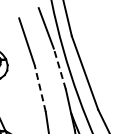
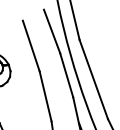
line: (59, 68) -> (66, 74), dashed -> solid
line: (40, 88) -> (45, 96), dashed -> solid

